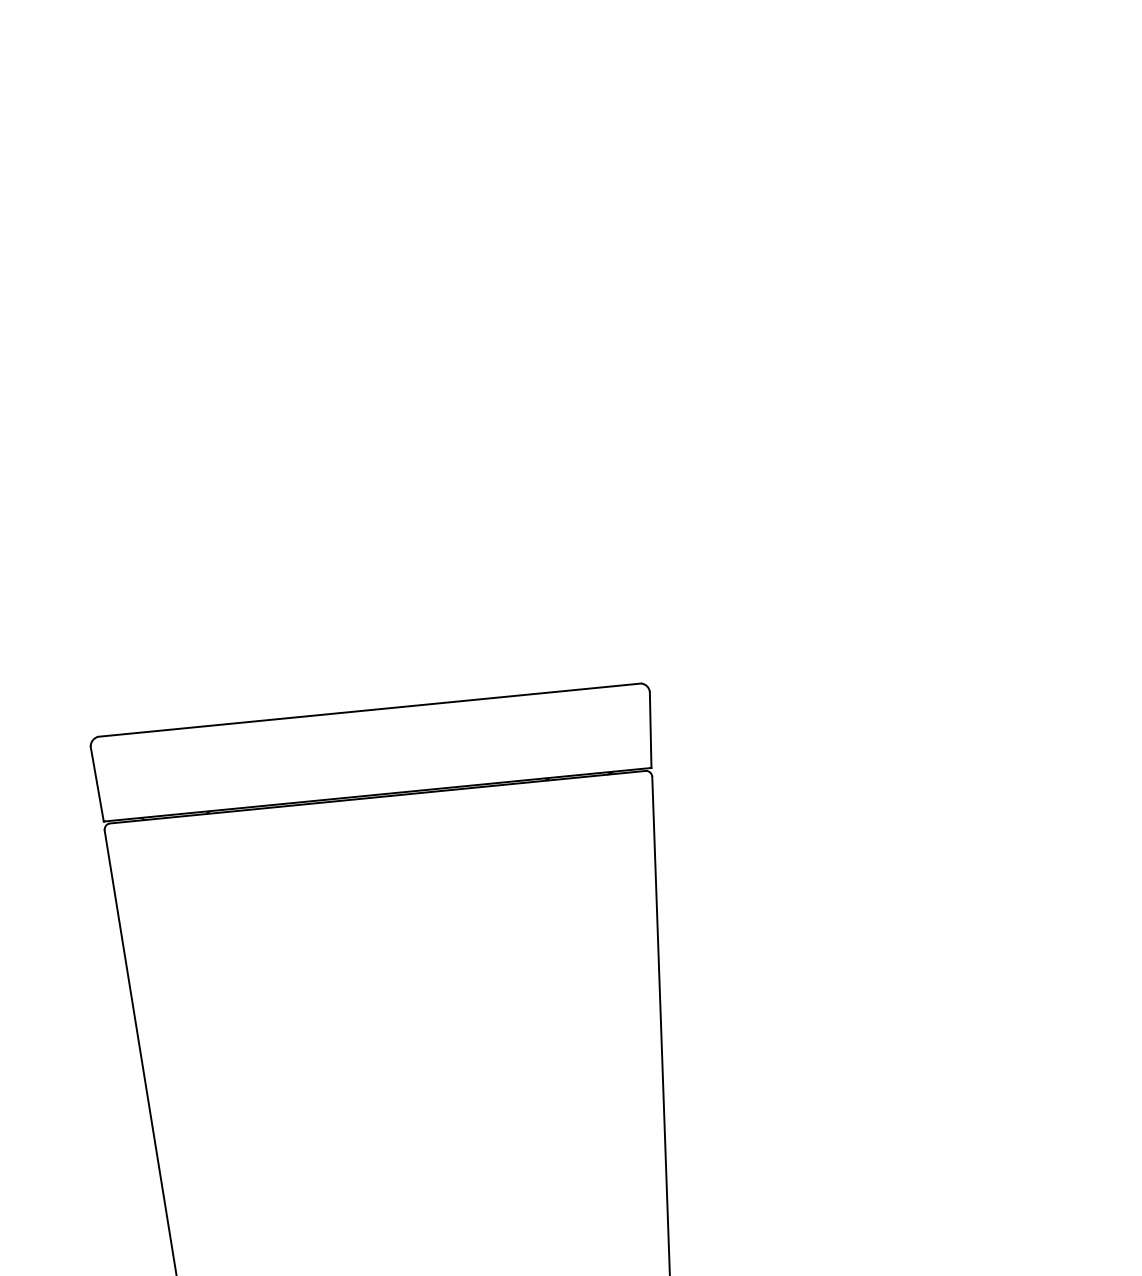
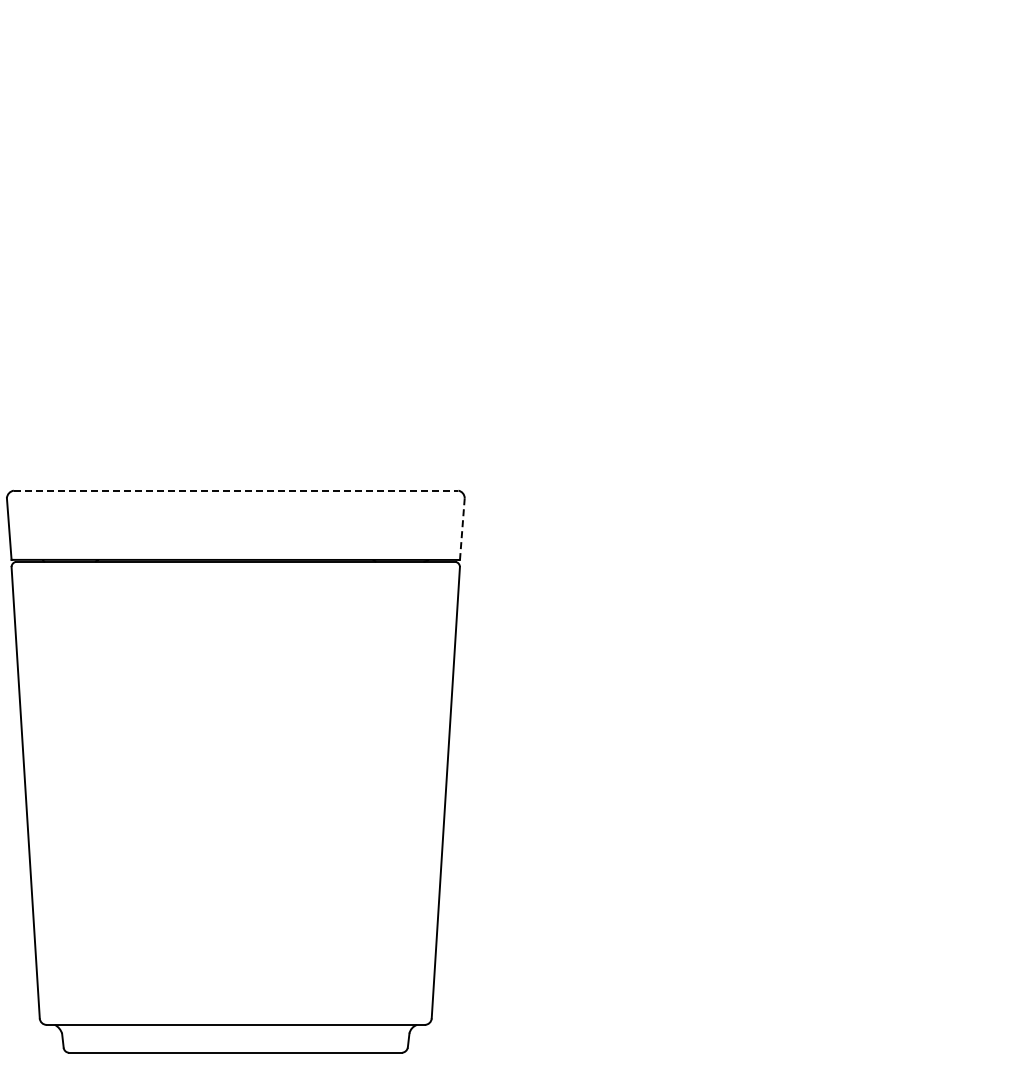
line: (370, 709) -> (236, 490), solid -> dashed
line: (650, 730) -> (462, 529), solid -> dashed

